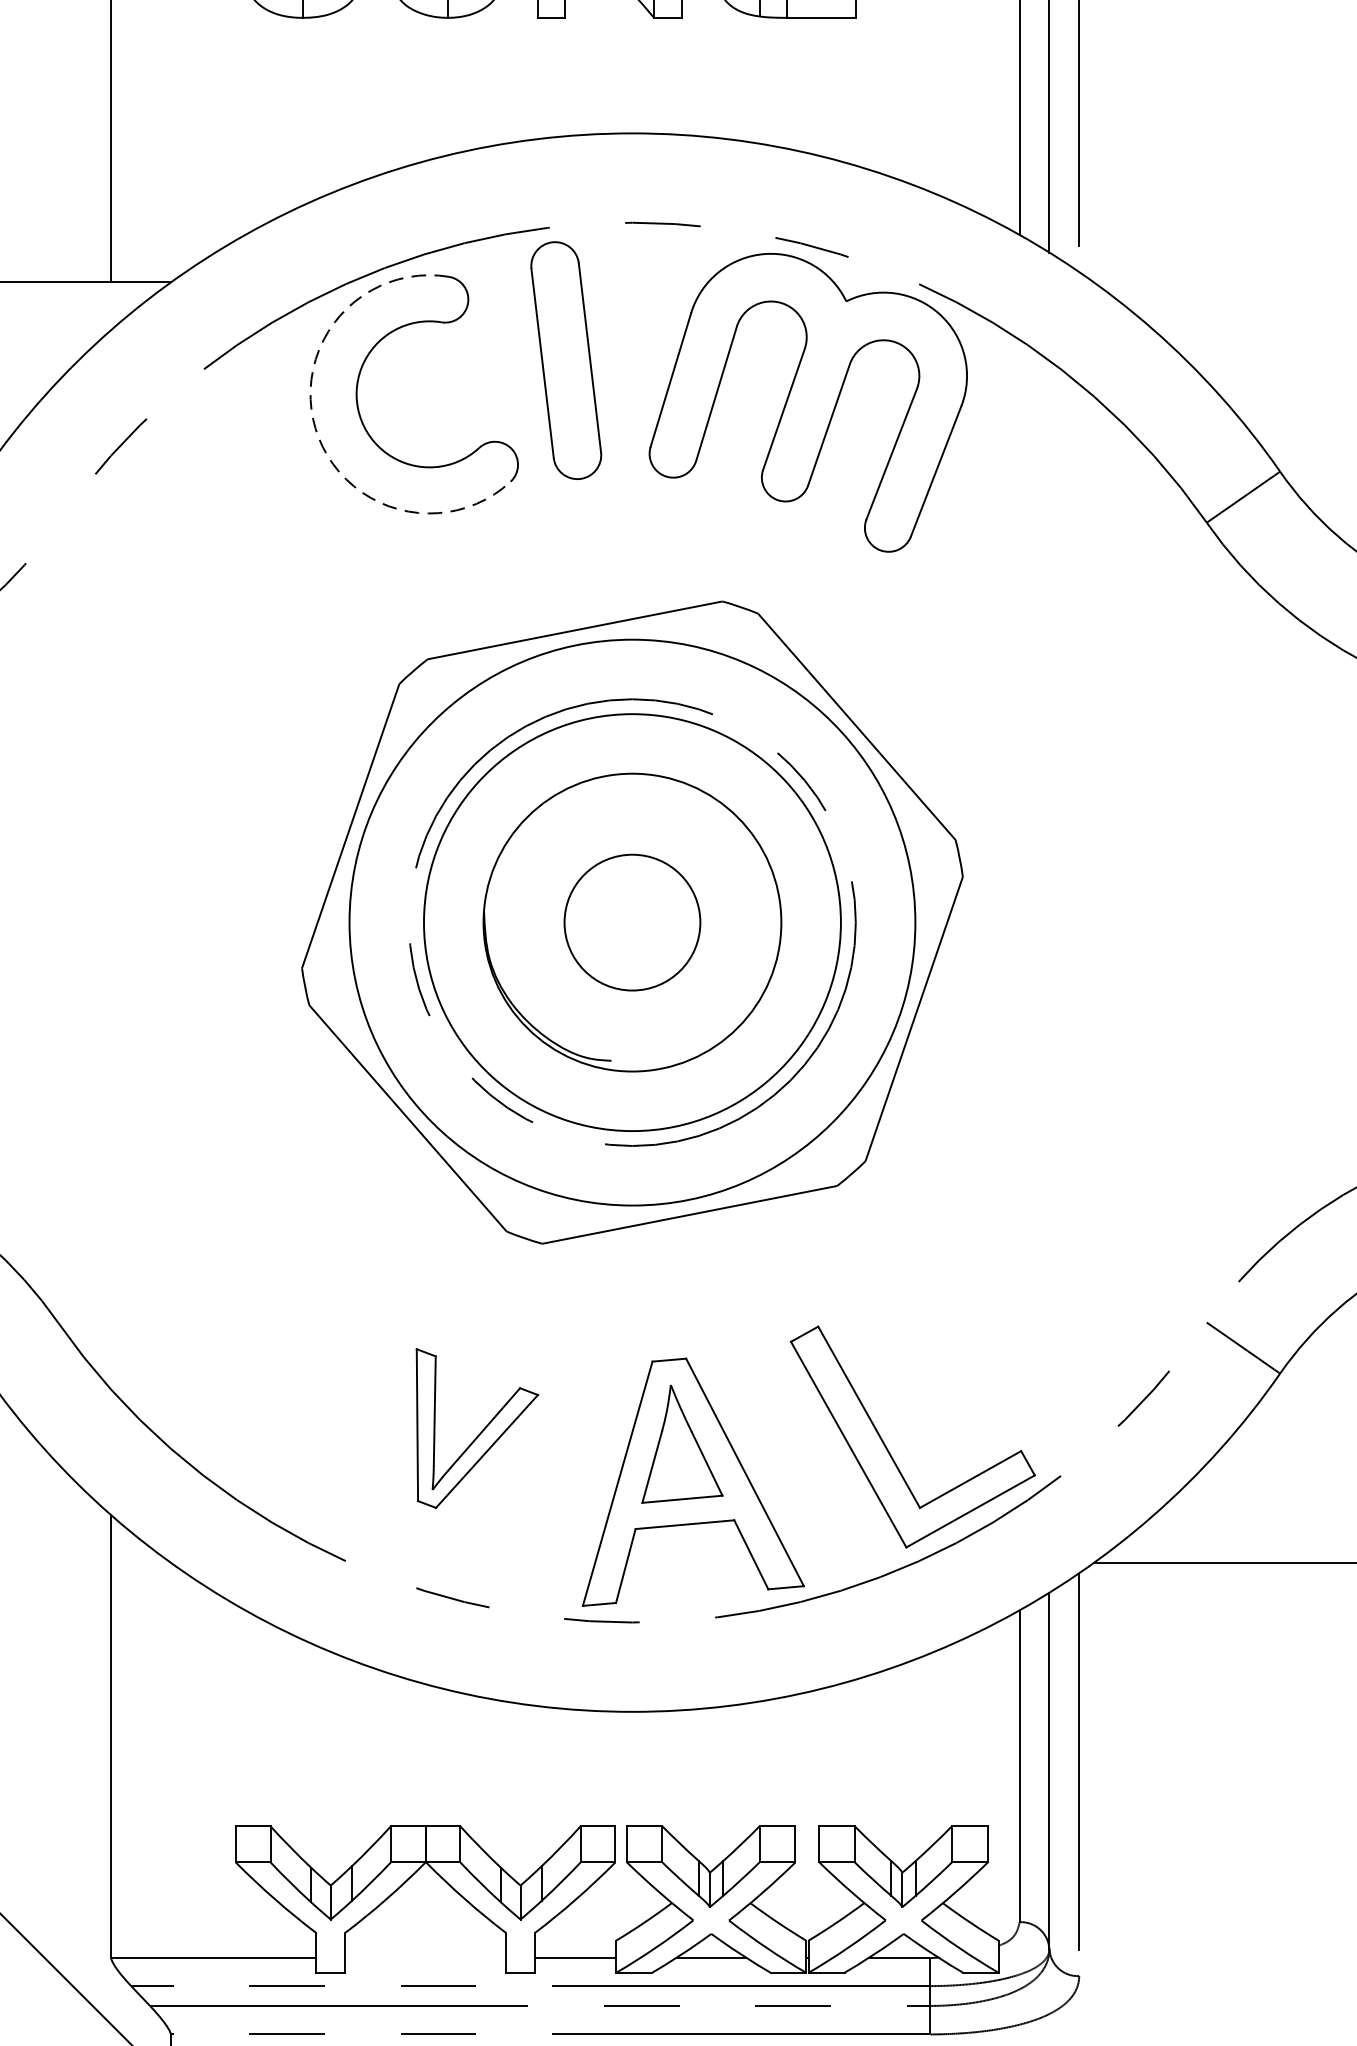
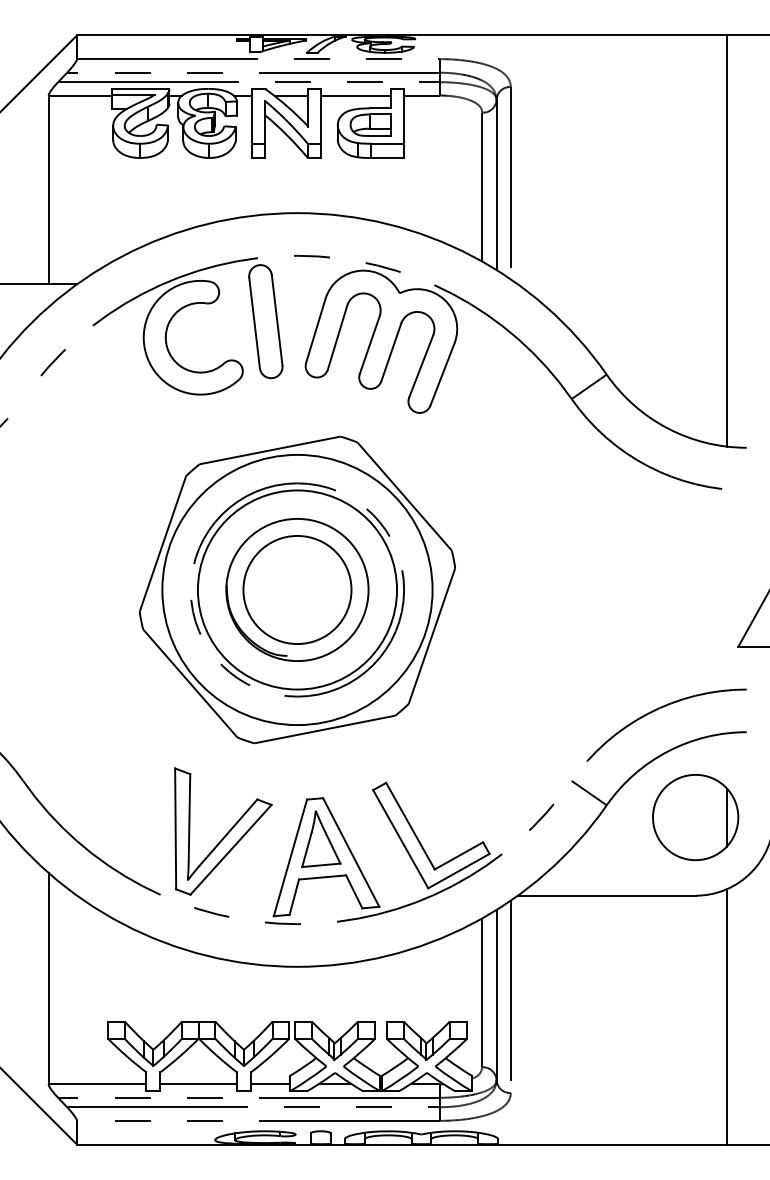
arc: (316, 429) -> (146, 354), dashed -> solid
circle: (632, 921) -> (297, 589), size x1.67
part: (477, 1428) -> (223, 831), size x1.67
line: (425, 1958) -> (198, 1084), added

